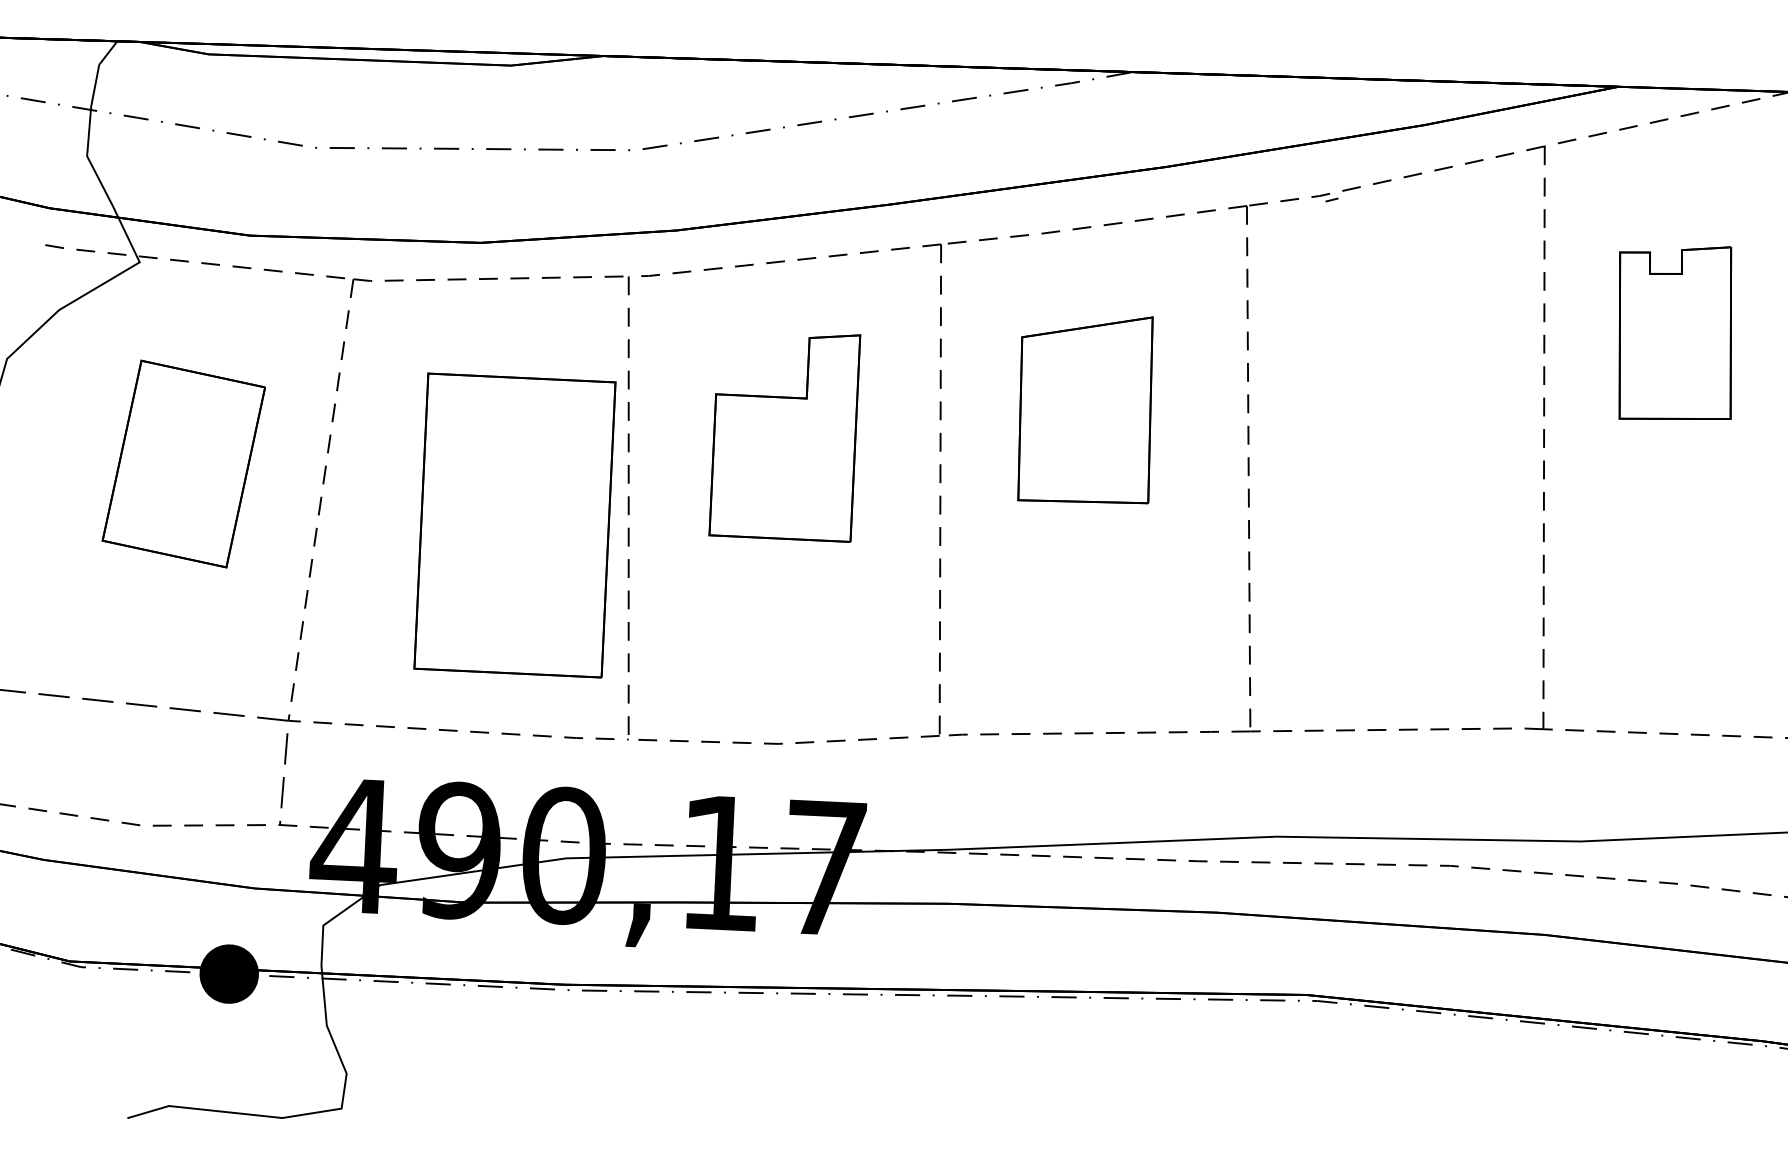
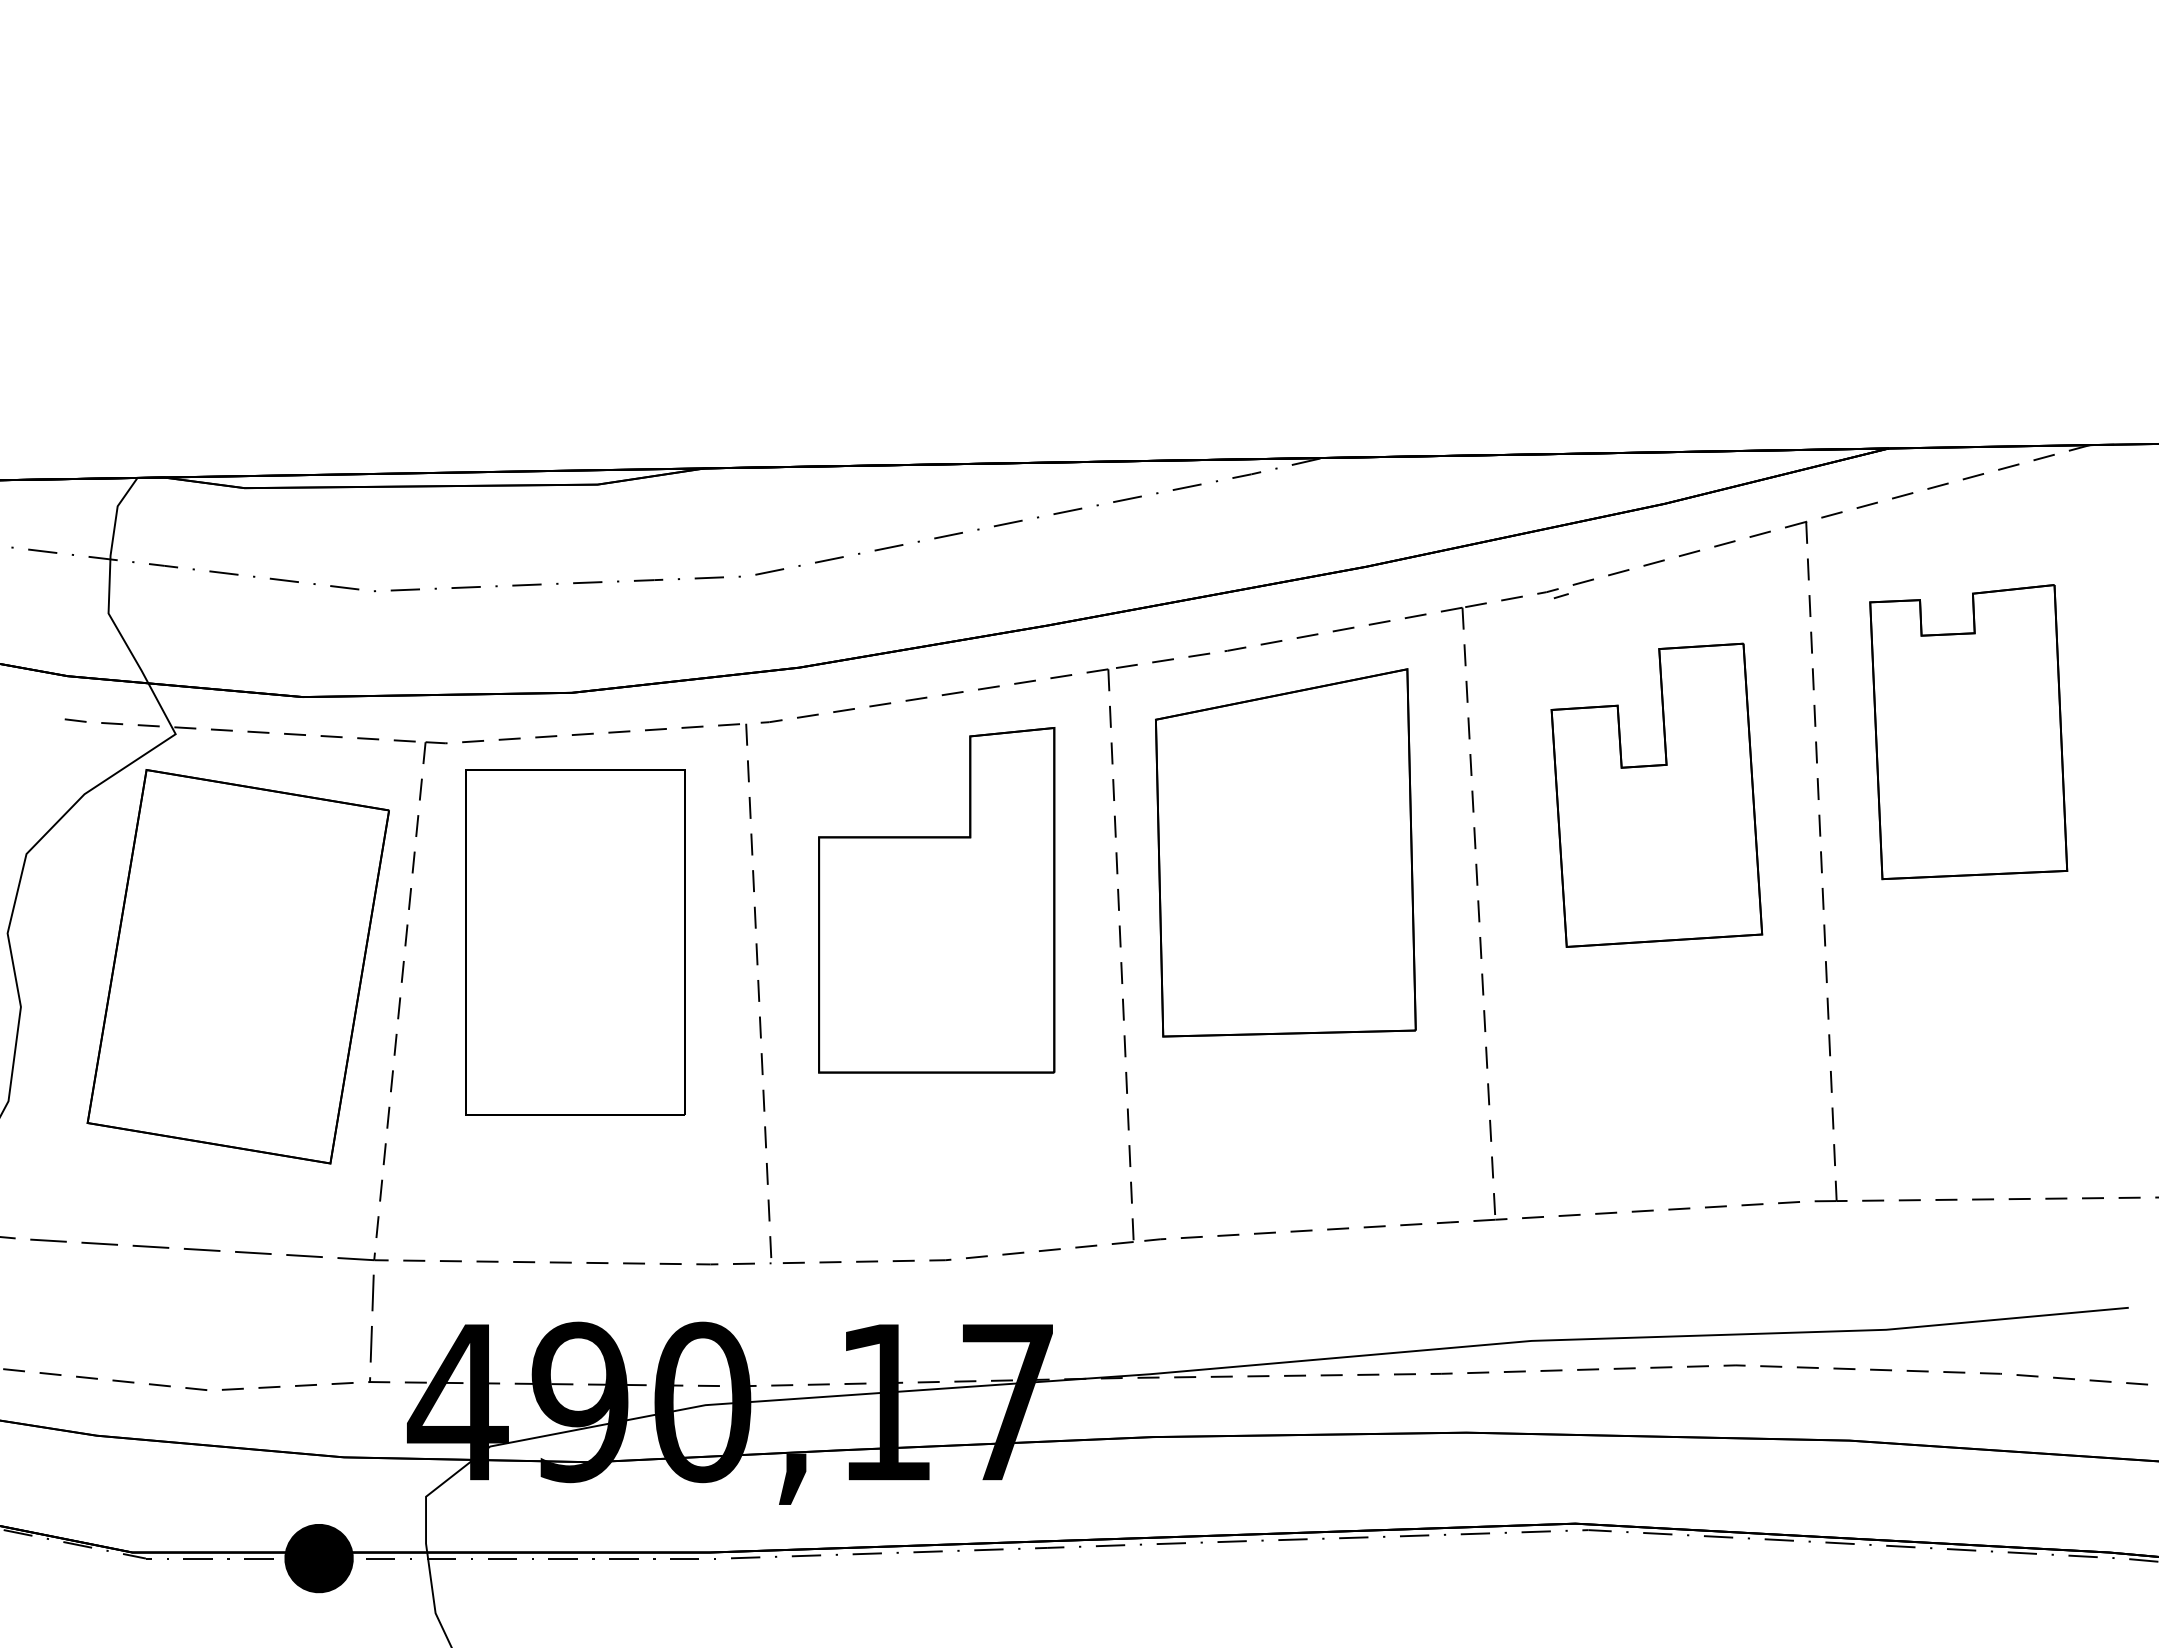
part: (1675, 333) -> (1968, 732), size x1.43
part: (1405, 373) -> (1656, 794), added
part: (1085, 408) -> (1285, 852), size x1.67
part: (784, 435) -> (936, 900), size x1.43
part: (183, 463) -> (237, 966), size x1.67
part: (515, 525) -> (575, 942), moved

